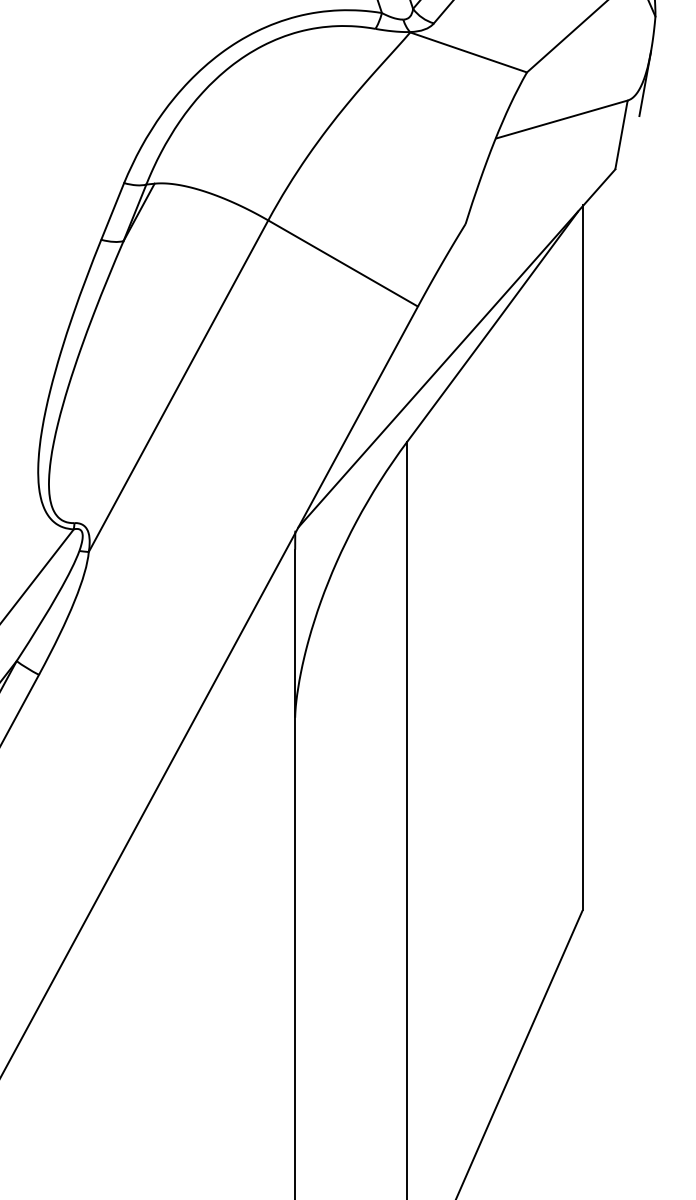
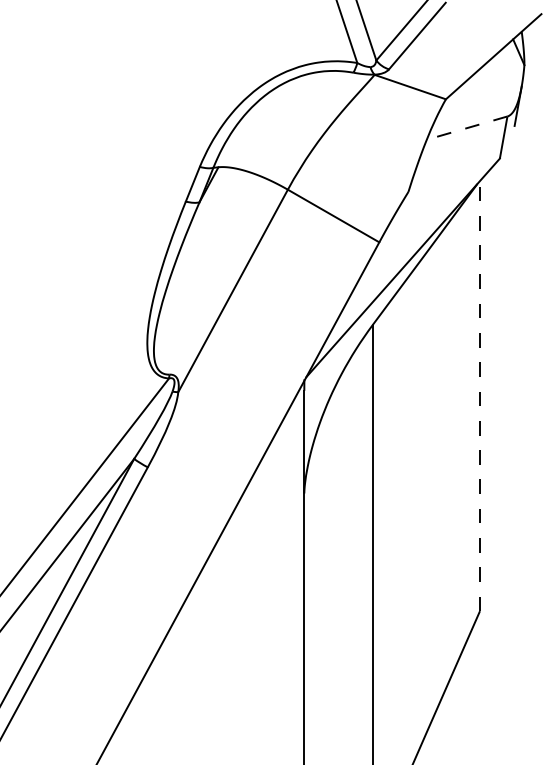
line: (562, 120) -> (467, 128), solid -> dashed
line: (581, 557) -> (479, 395), solid -> dashed

